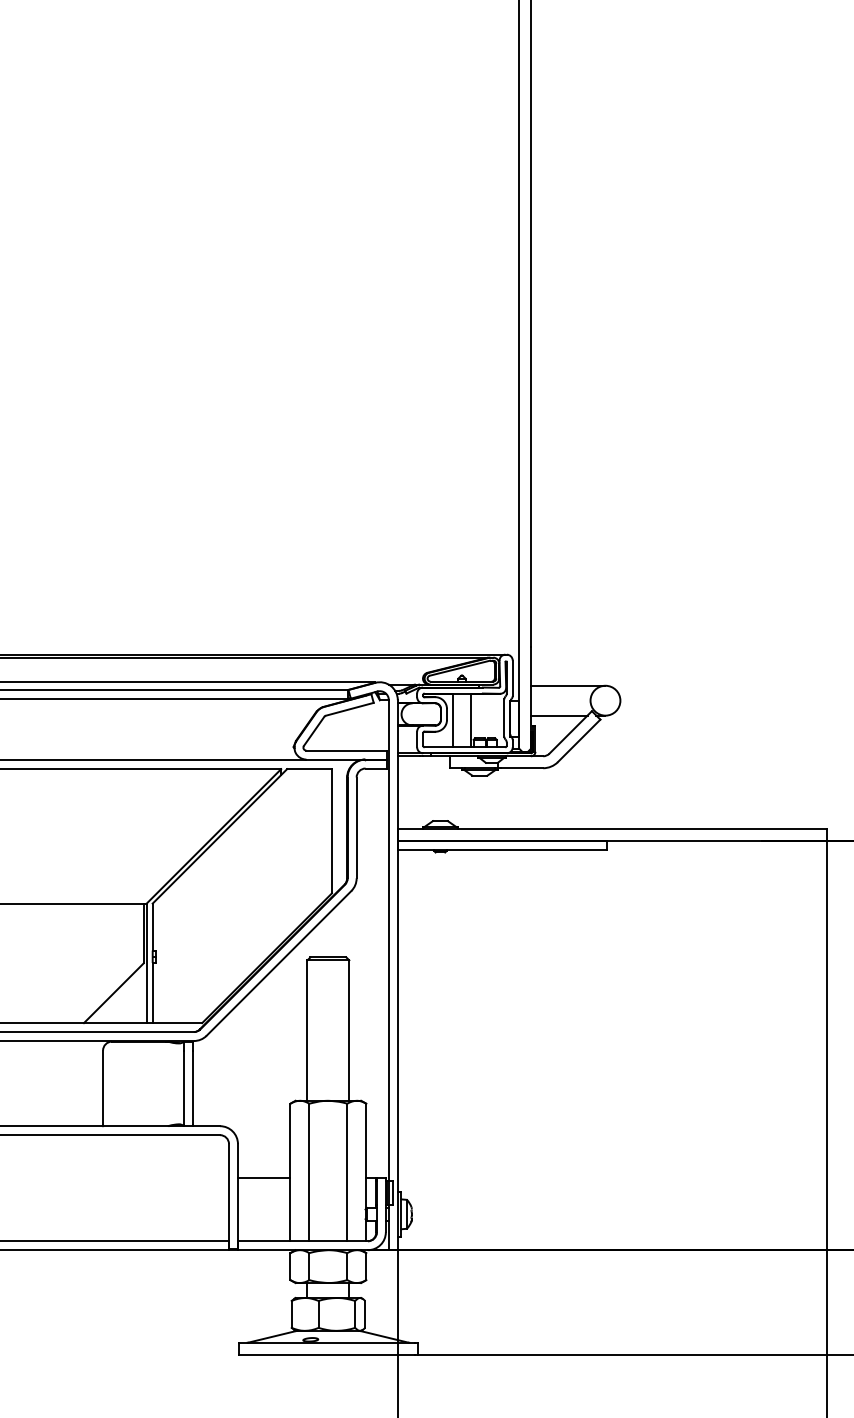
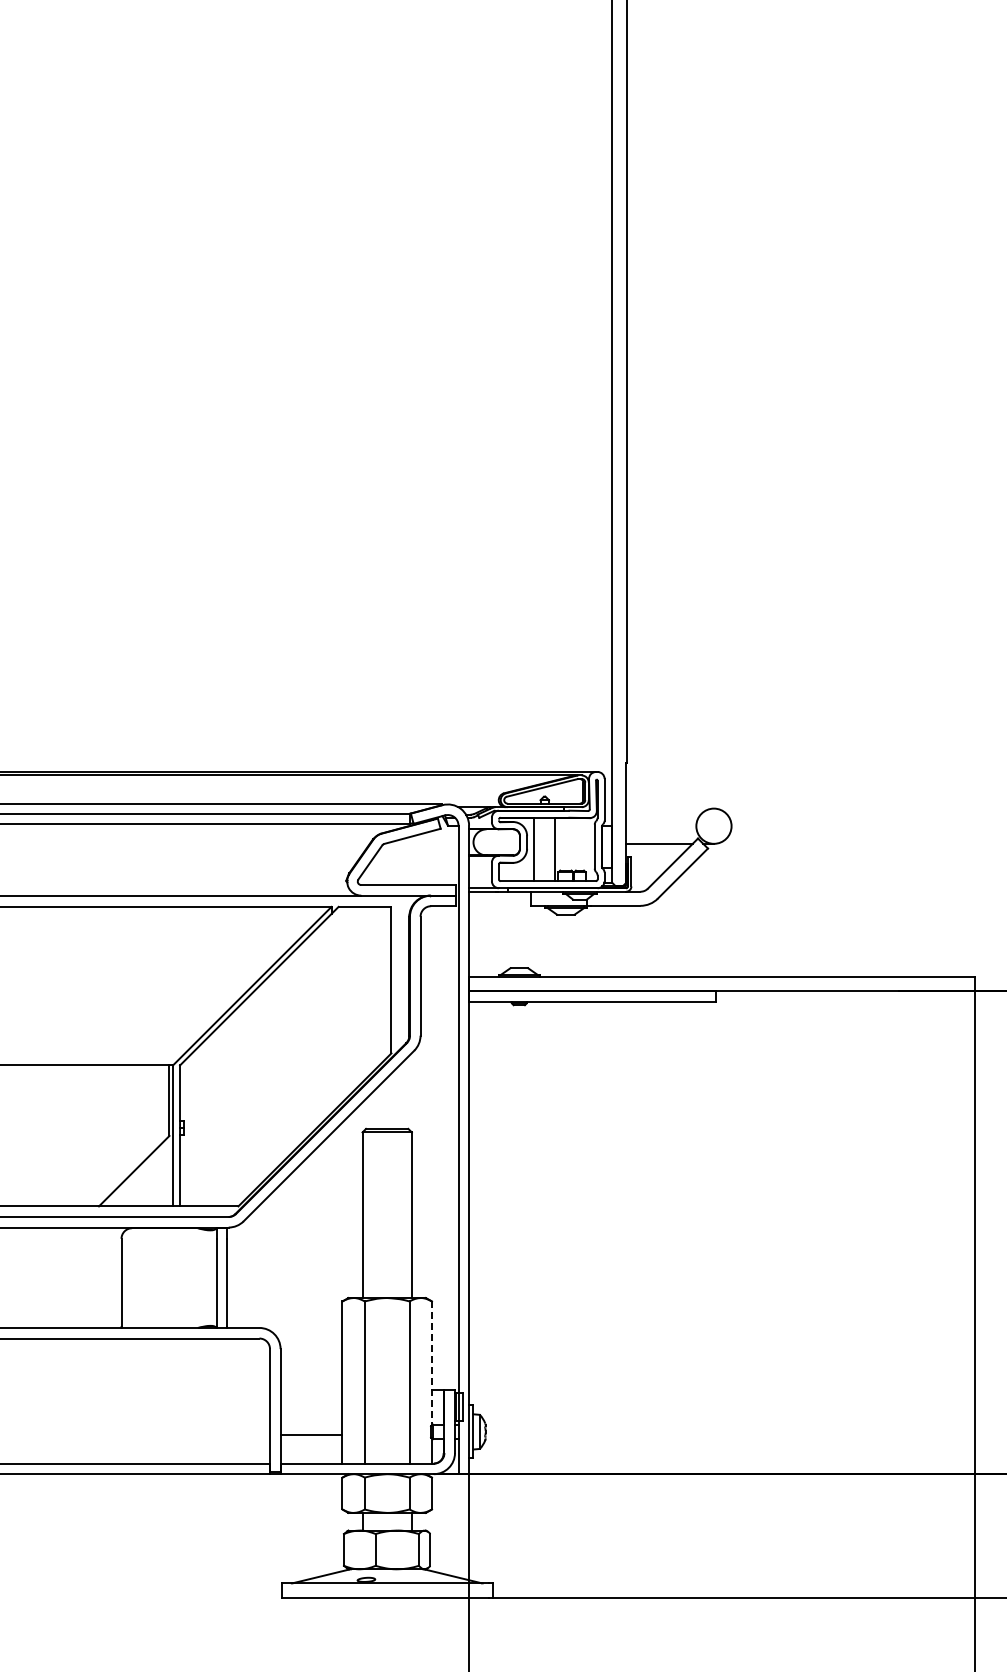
line: (567, 685) -> (669, 808), removed
line: (366, 1156) -> (432, 1363), solid -> dashed
line: (264, 1178) -> (311, 1434), moved

